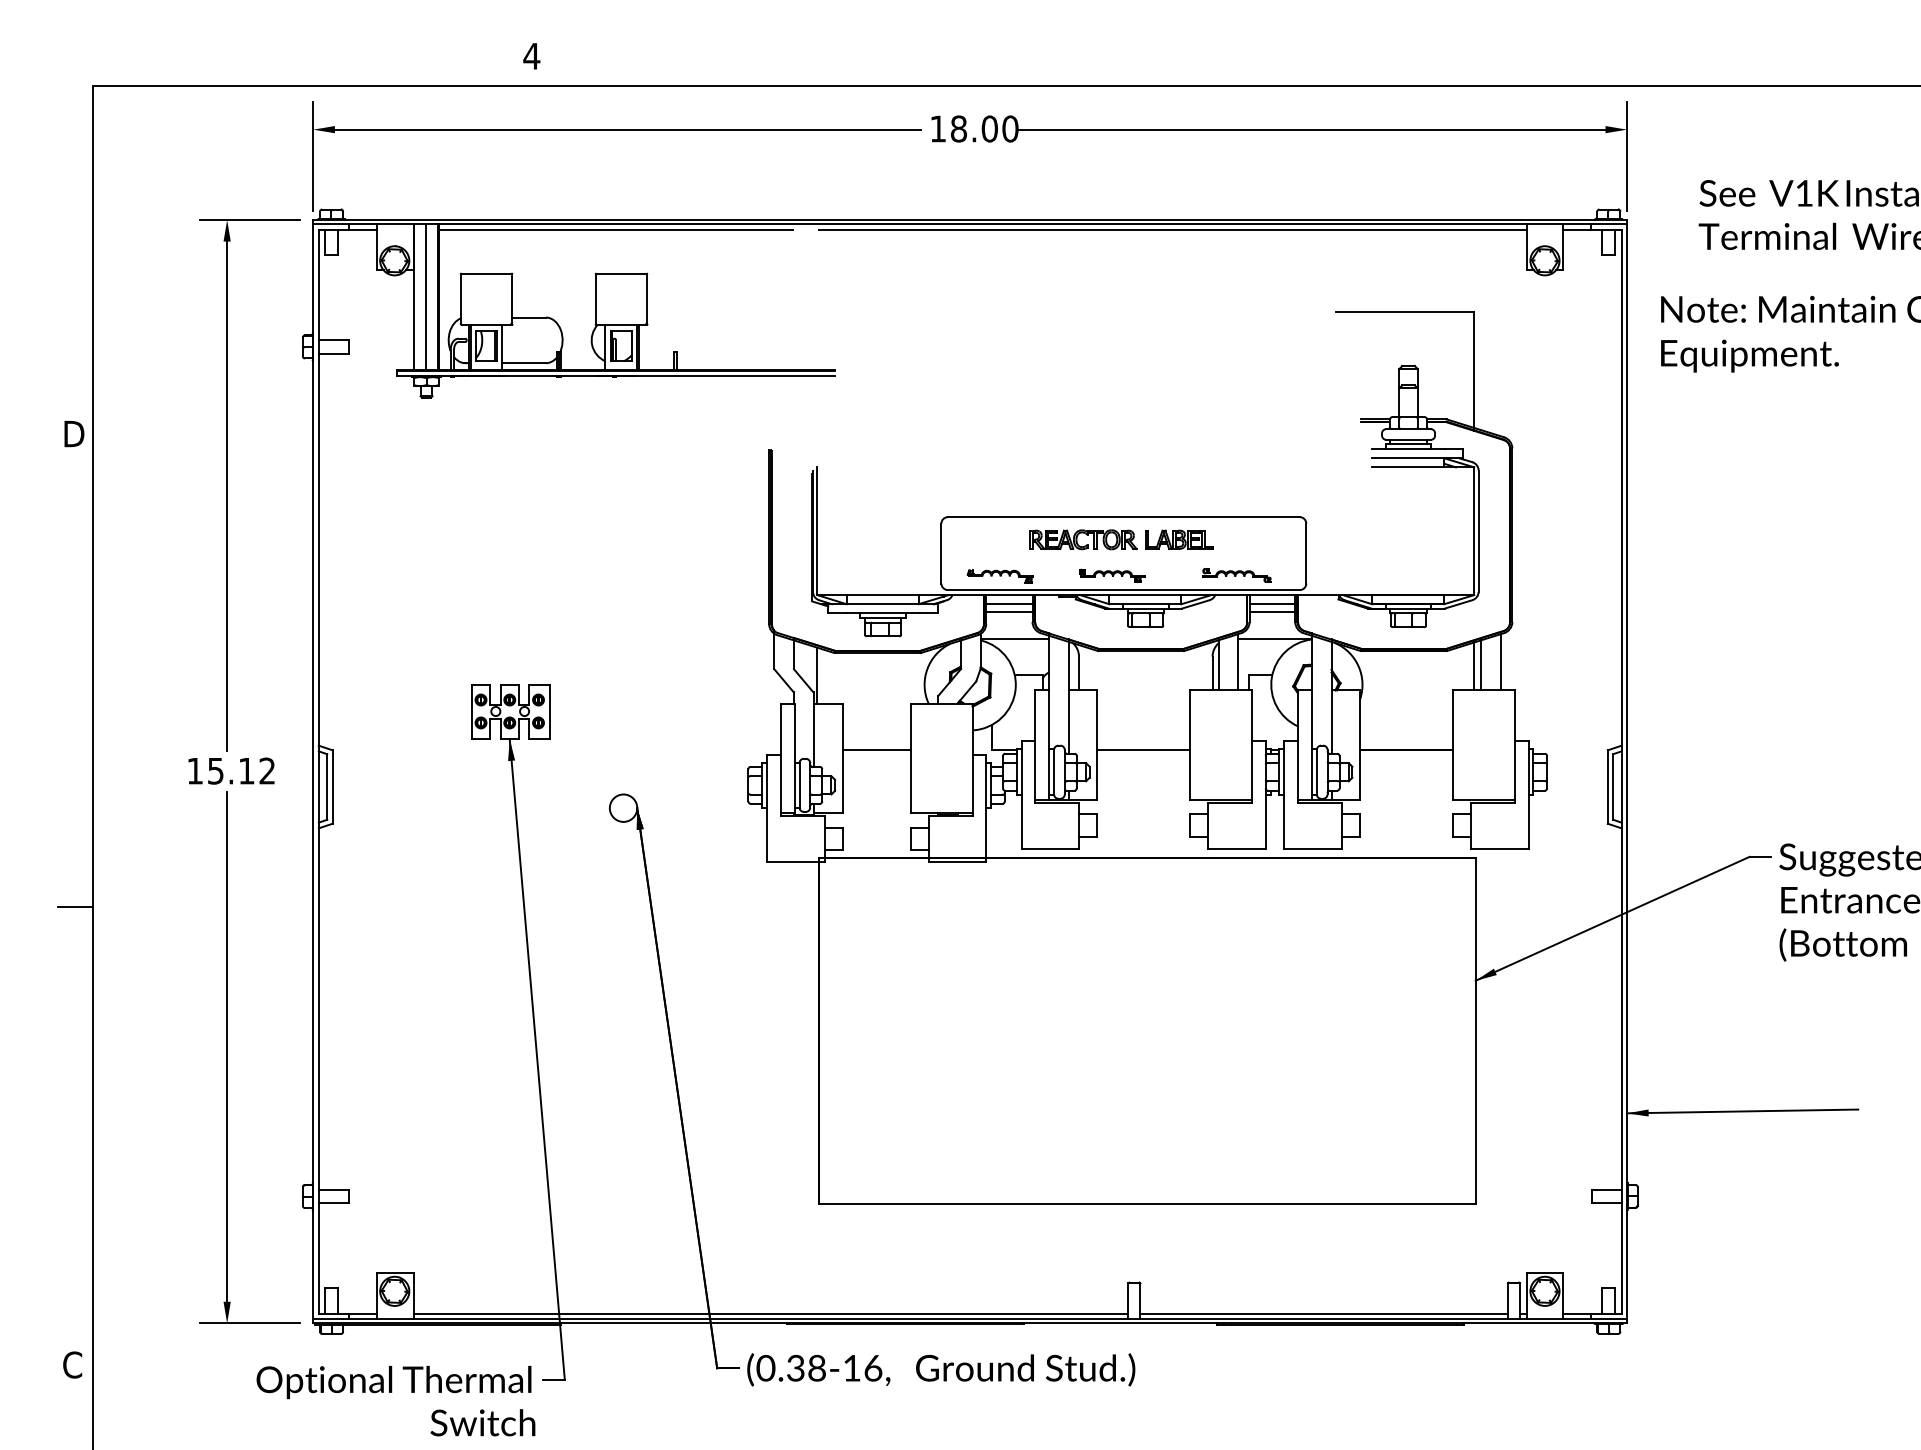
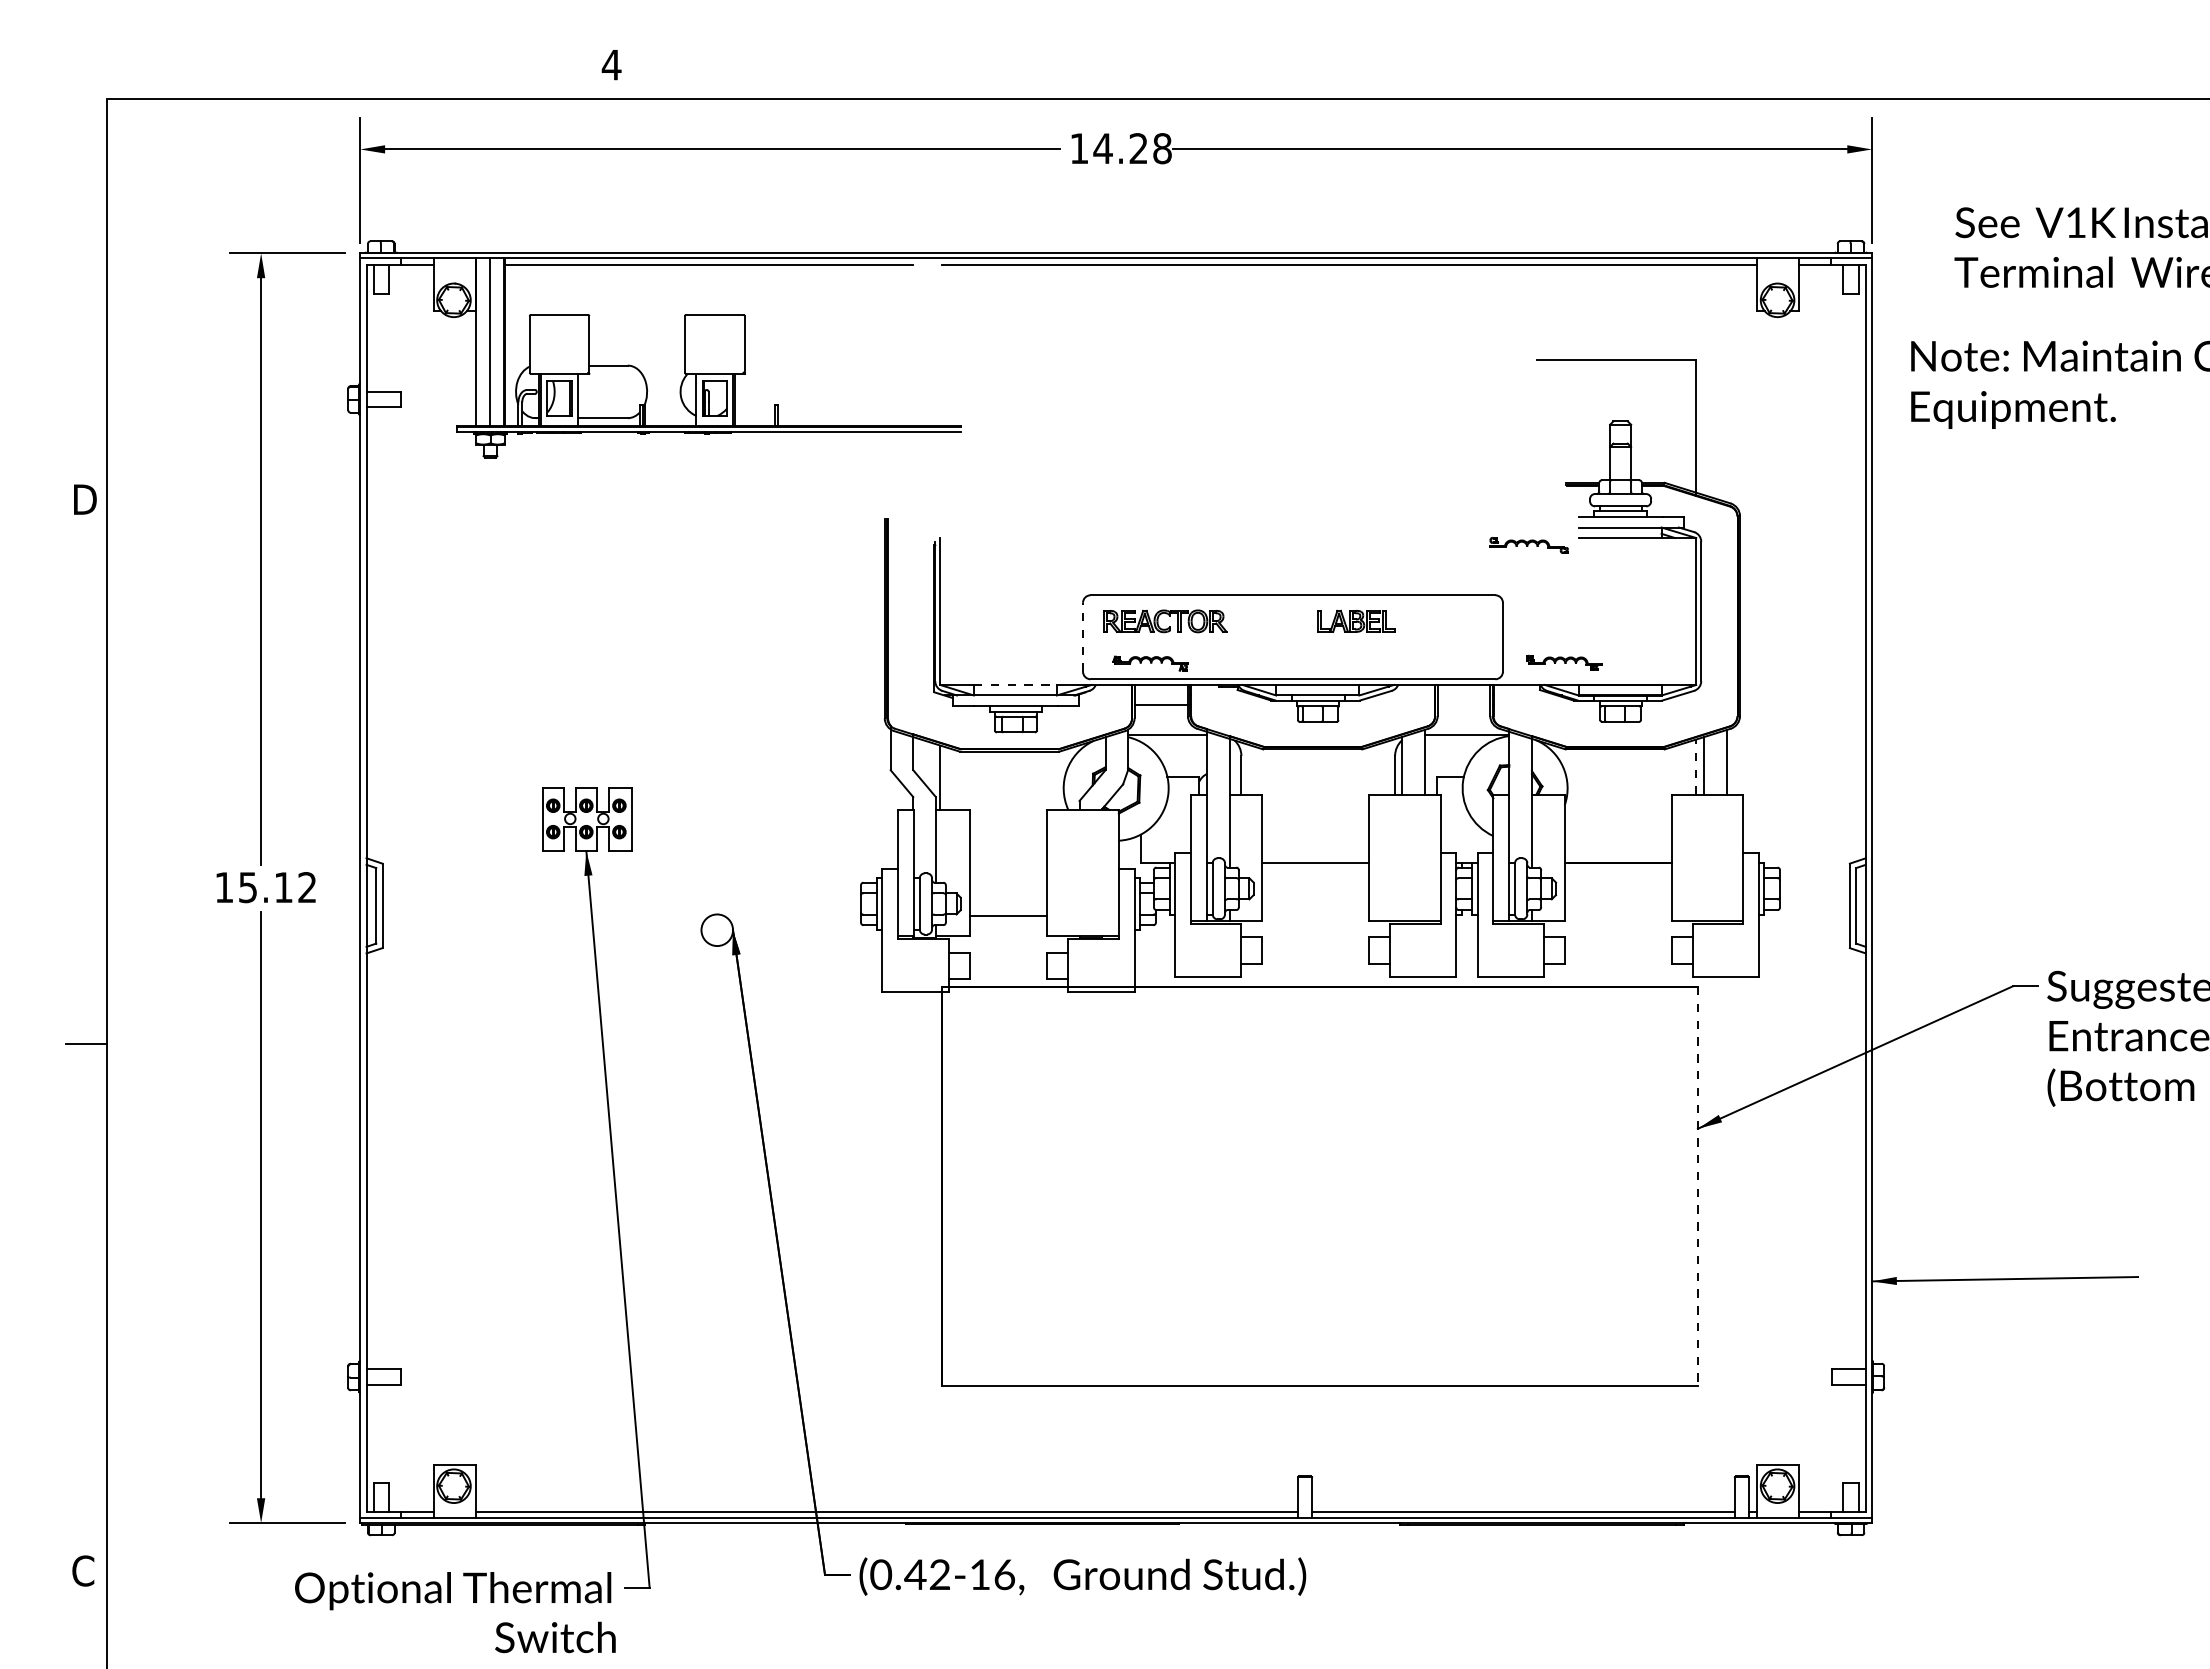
text: (984, 128) -> (1132, 148), 18.00 -> 14.28
part: (1086, 535) -> (1169, 616), moved
line: (941, 552) -> (1083, 636), solid -> dashed
part: (1112, 575) -> (1564, 662), moved
part: (1236, 575) -> (1528, 545), moved
line: (882, 595) -> (1015, 685), solid -> dashed
line: (1008, 604) -> (1160, 695), removed
line: (1272, 604) -> (1463, 695), removed
line: (1272, 612) -> (1463, 704), removed
line: (1474, 666) -> (1696, 767), solid -> dashed
line: (876, 750) -> (1008, 916), moved
line: (1475, 1030) -> (1697, 1186), solid -> dashed
text: (806, 1368) -> (927, 1574), (0.38-16, -> (0.42-16,

